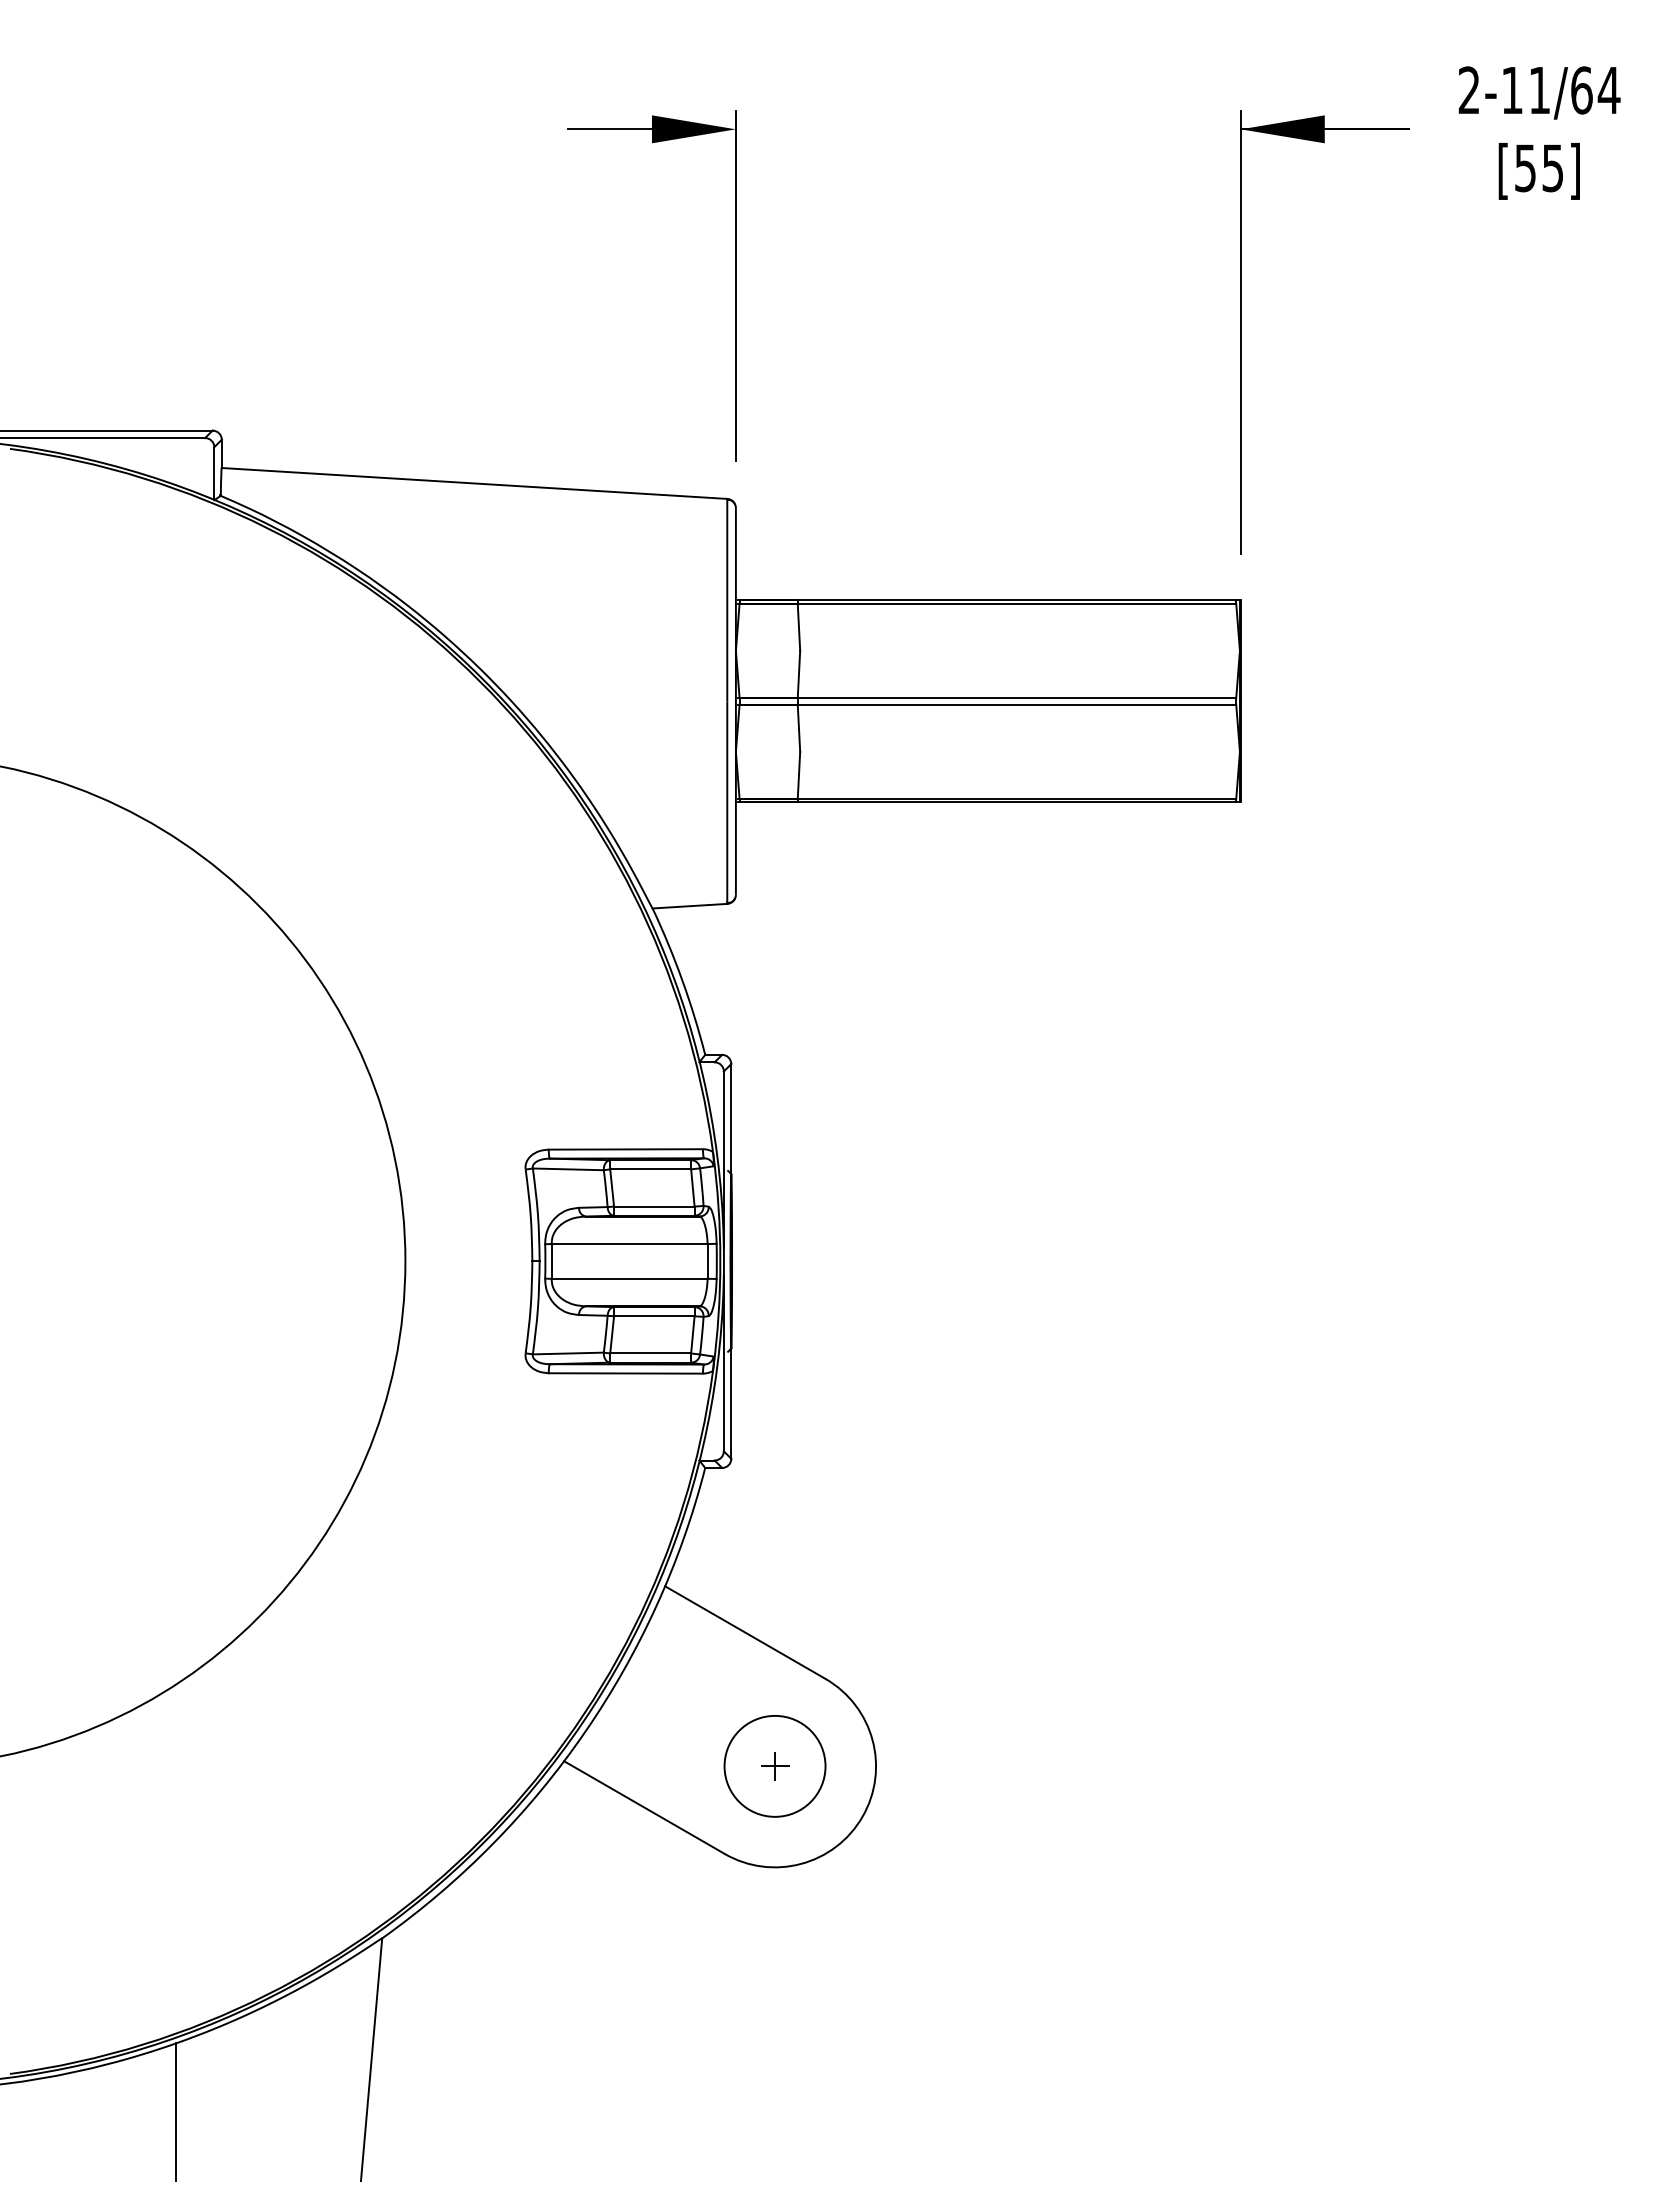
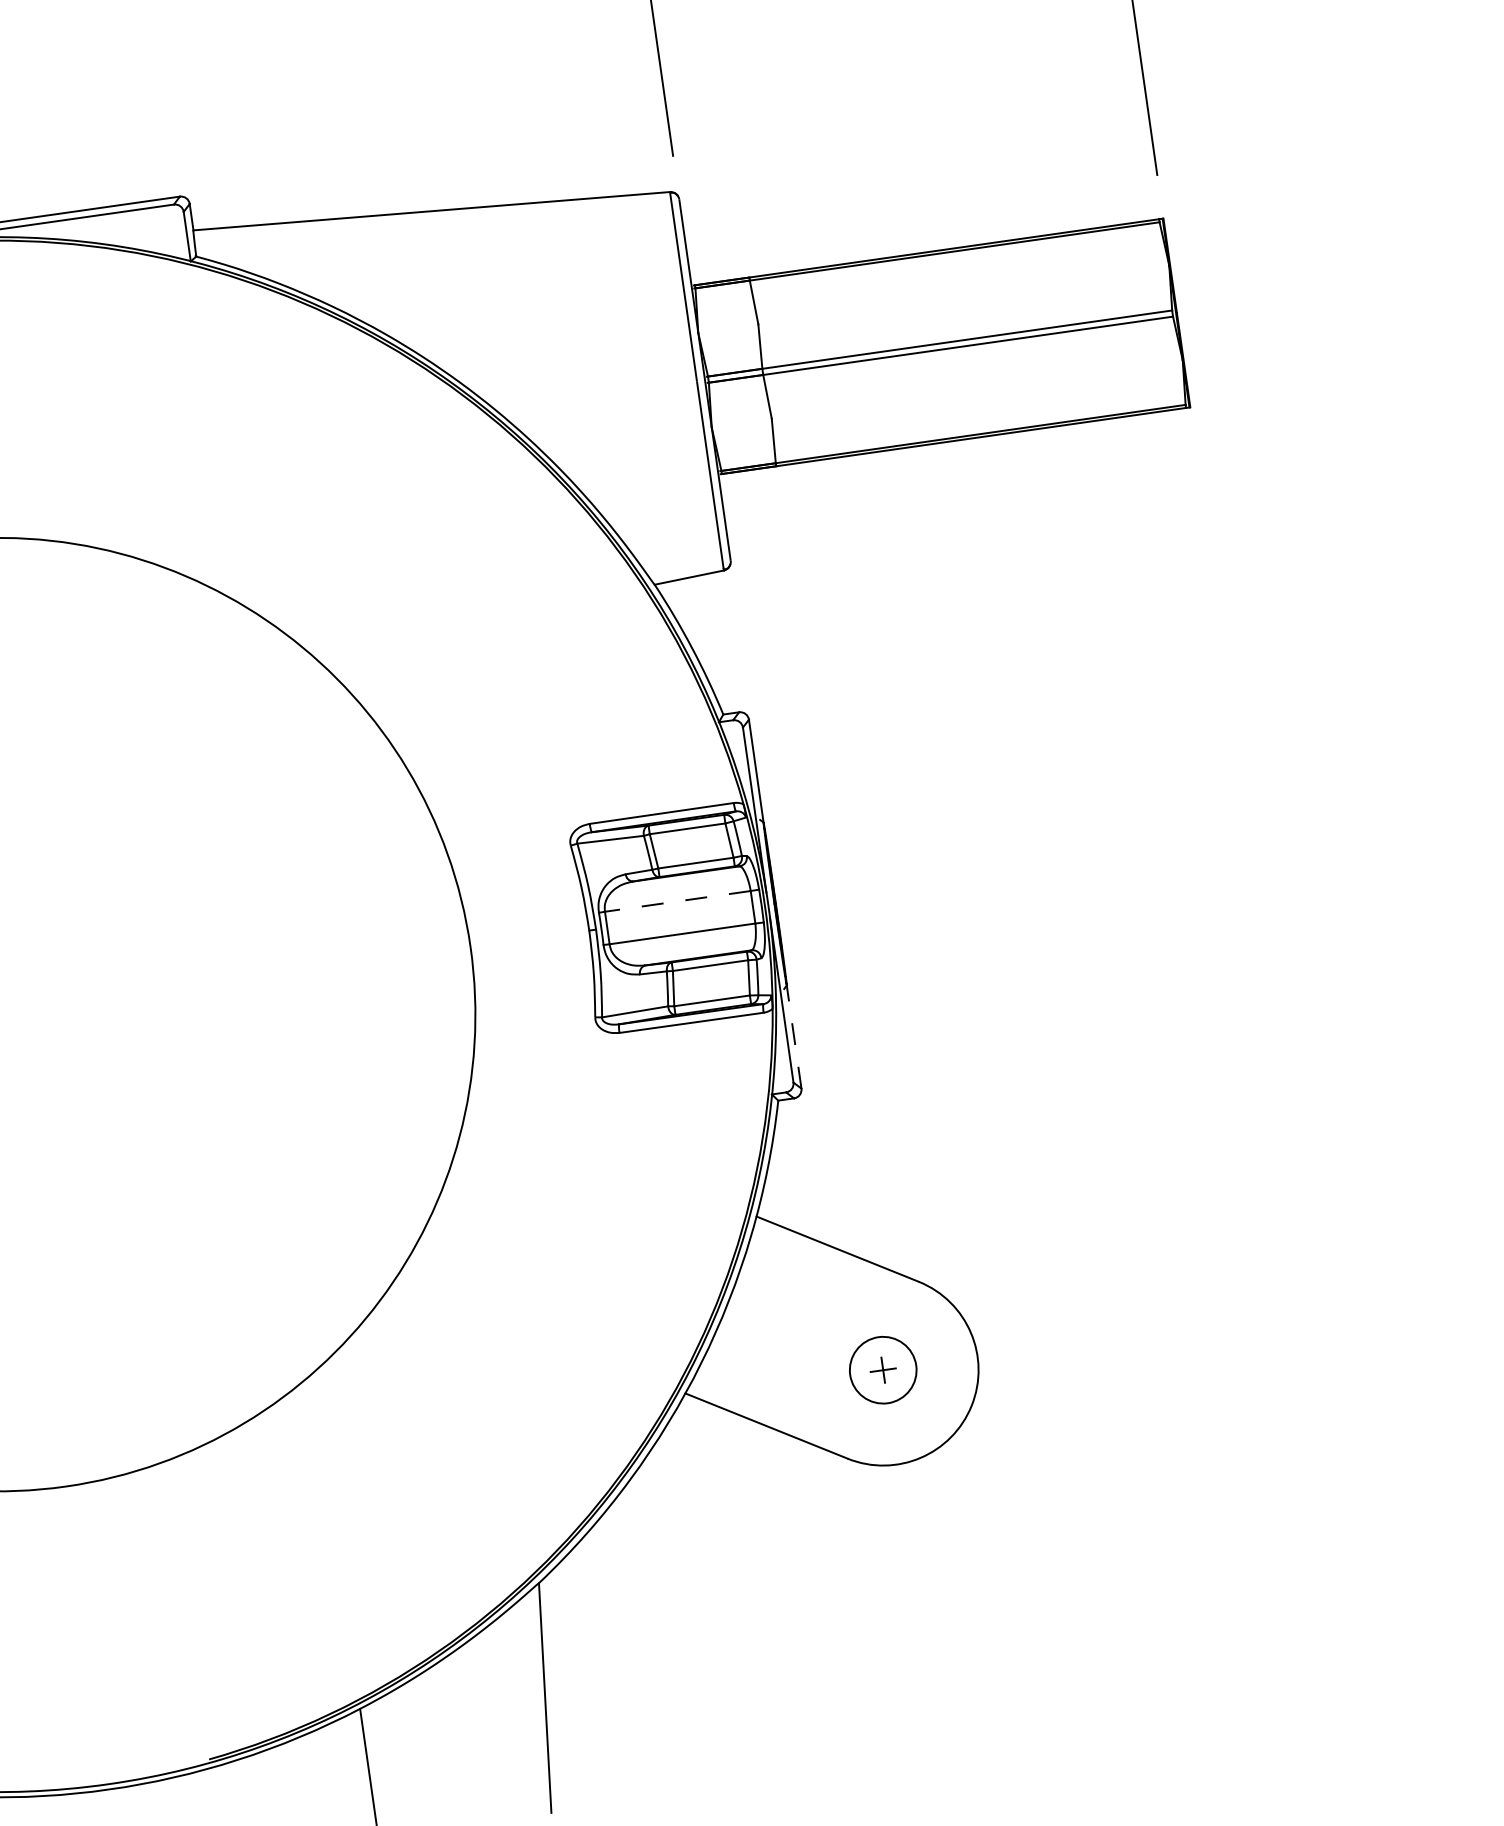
line: (629, 1244) -> (677, 901), solid -> dashed
line: (731, 1403) -> (794, 1036), solid -> dashed
circle: (774, 1765) -> (882, 1369), size x0.7

